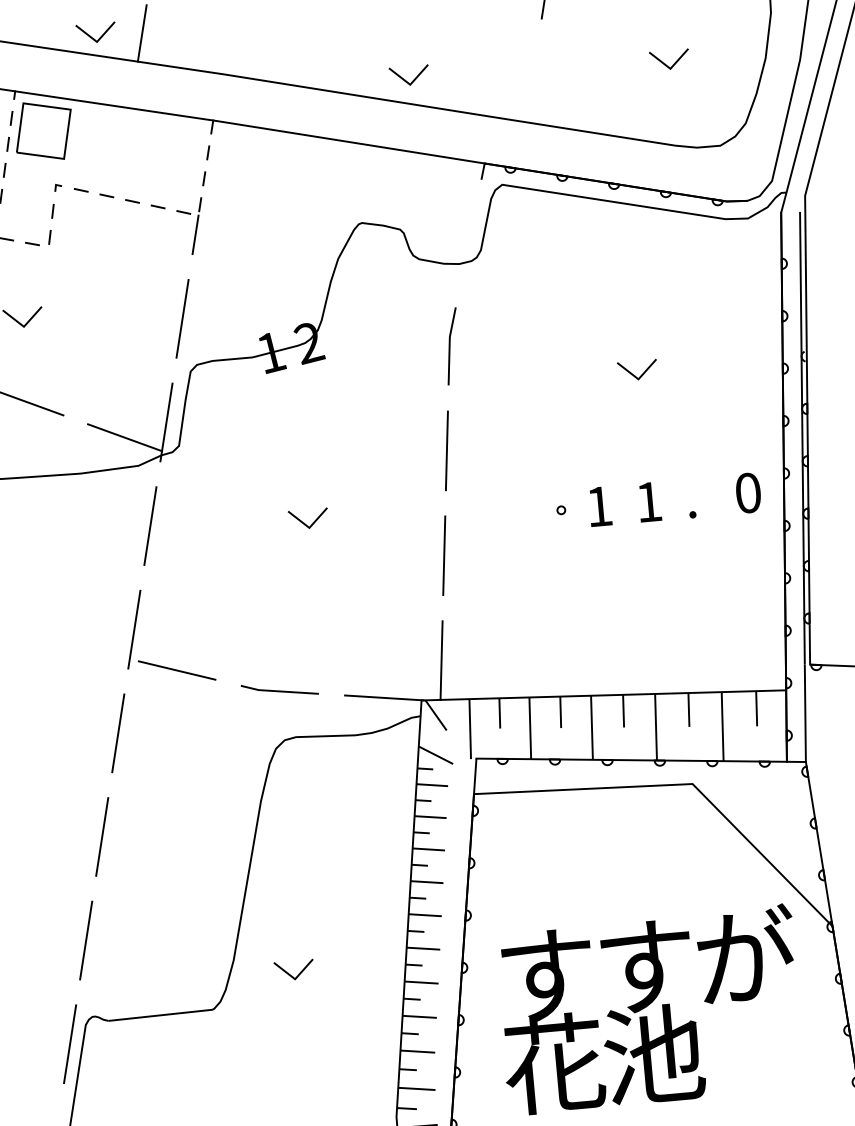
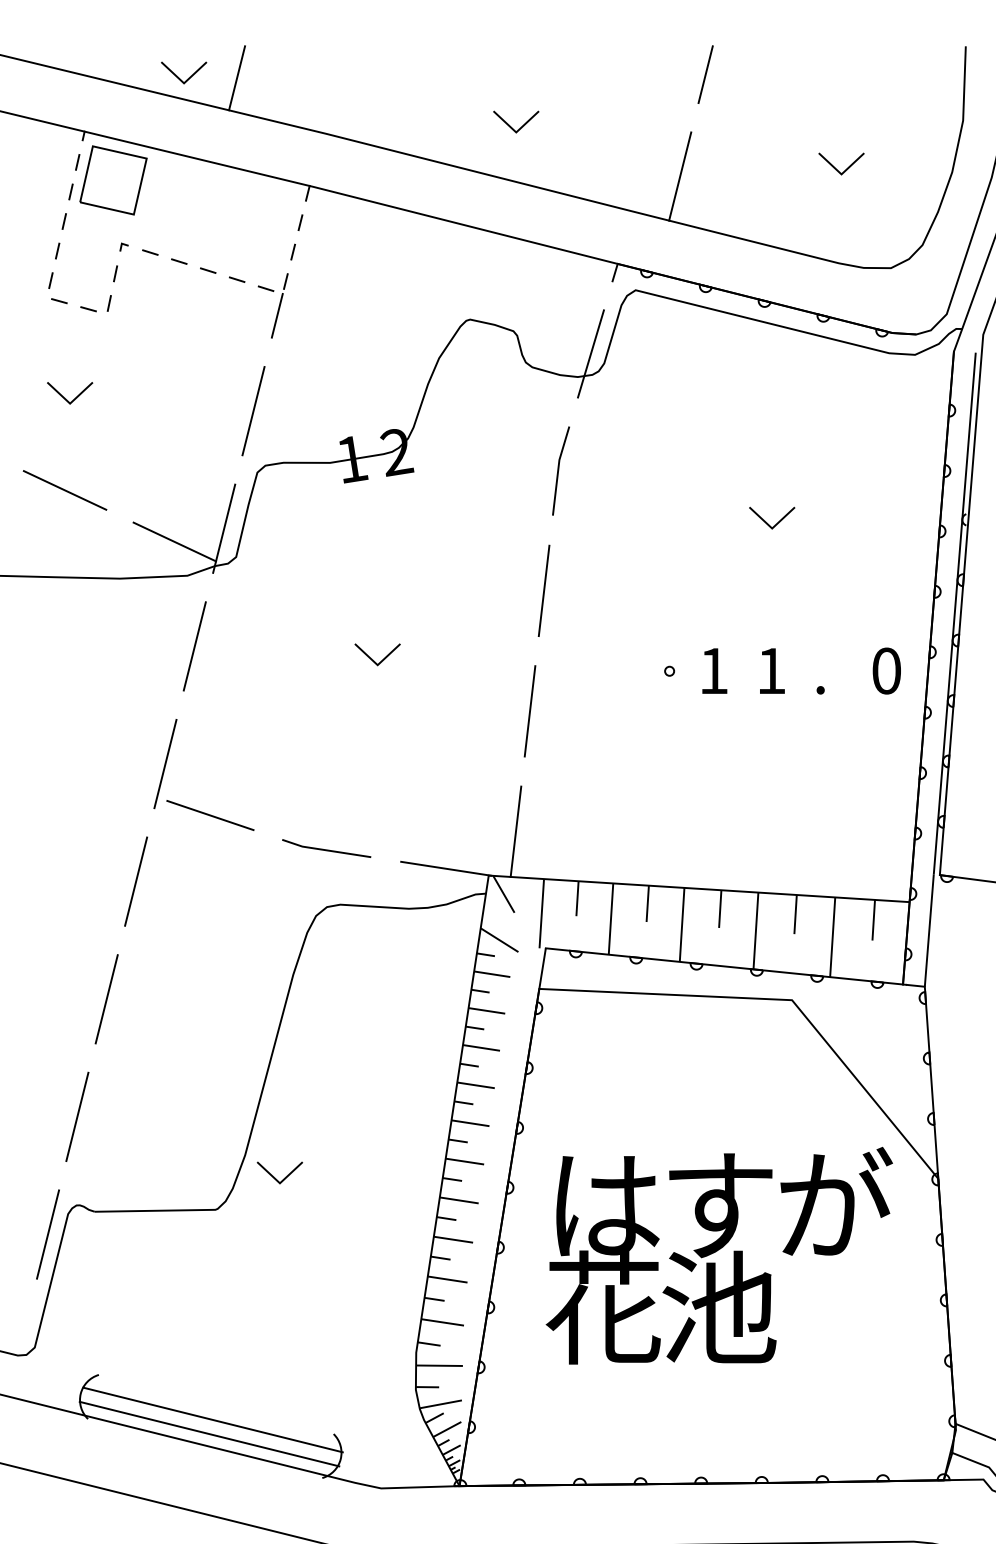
line: (405, 80) -> (511, 126), moved
line: (531, 83) -> (680, 176), added
line: (468, 242) -> (590, 353), added
line: (289, 973) -> (274, 1176), moved
text: (548, 975) -> (606, 1205), す -> は

